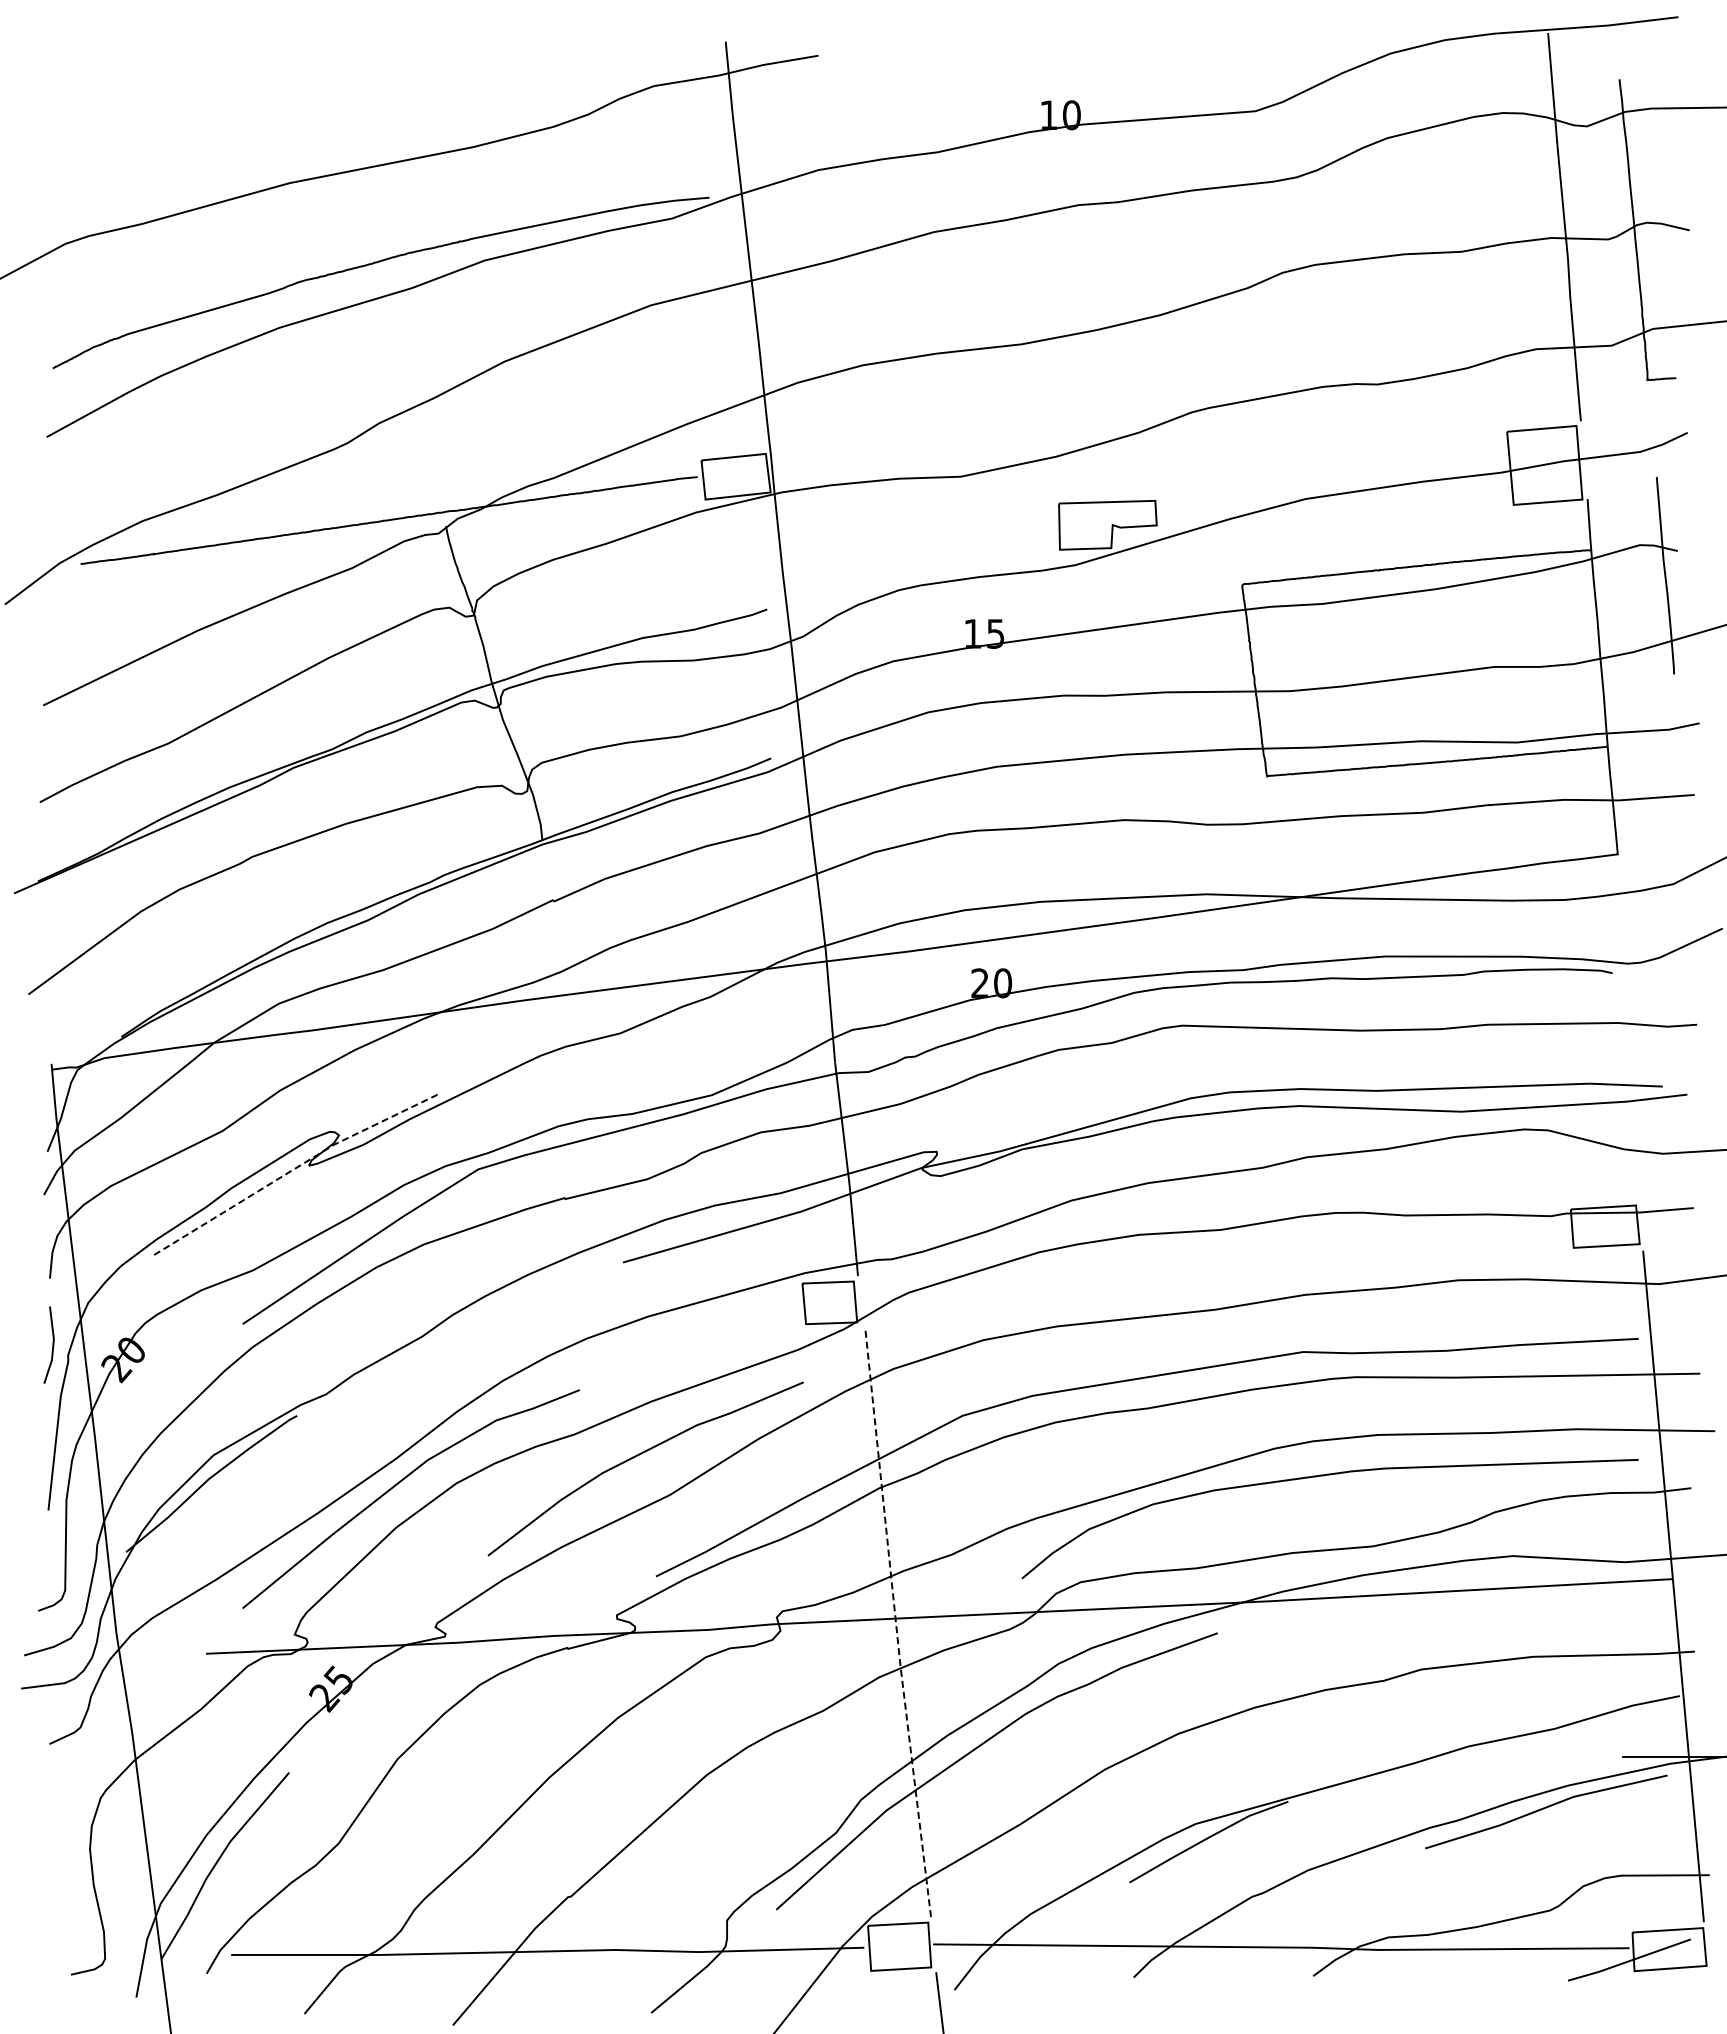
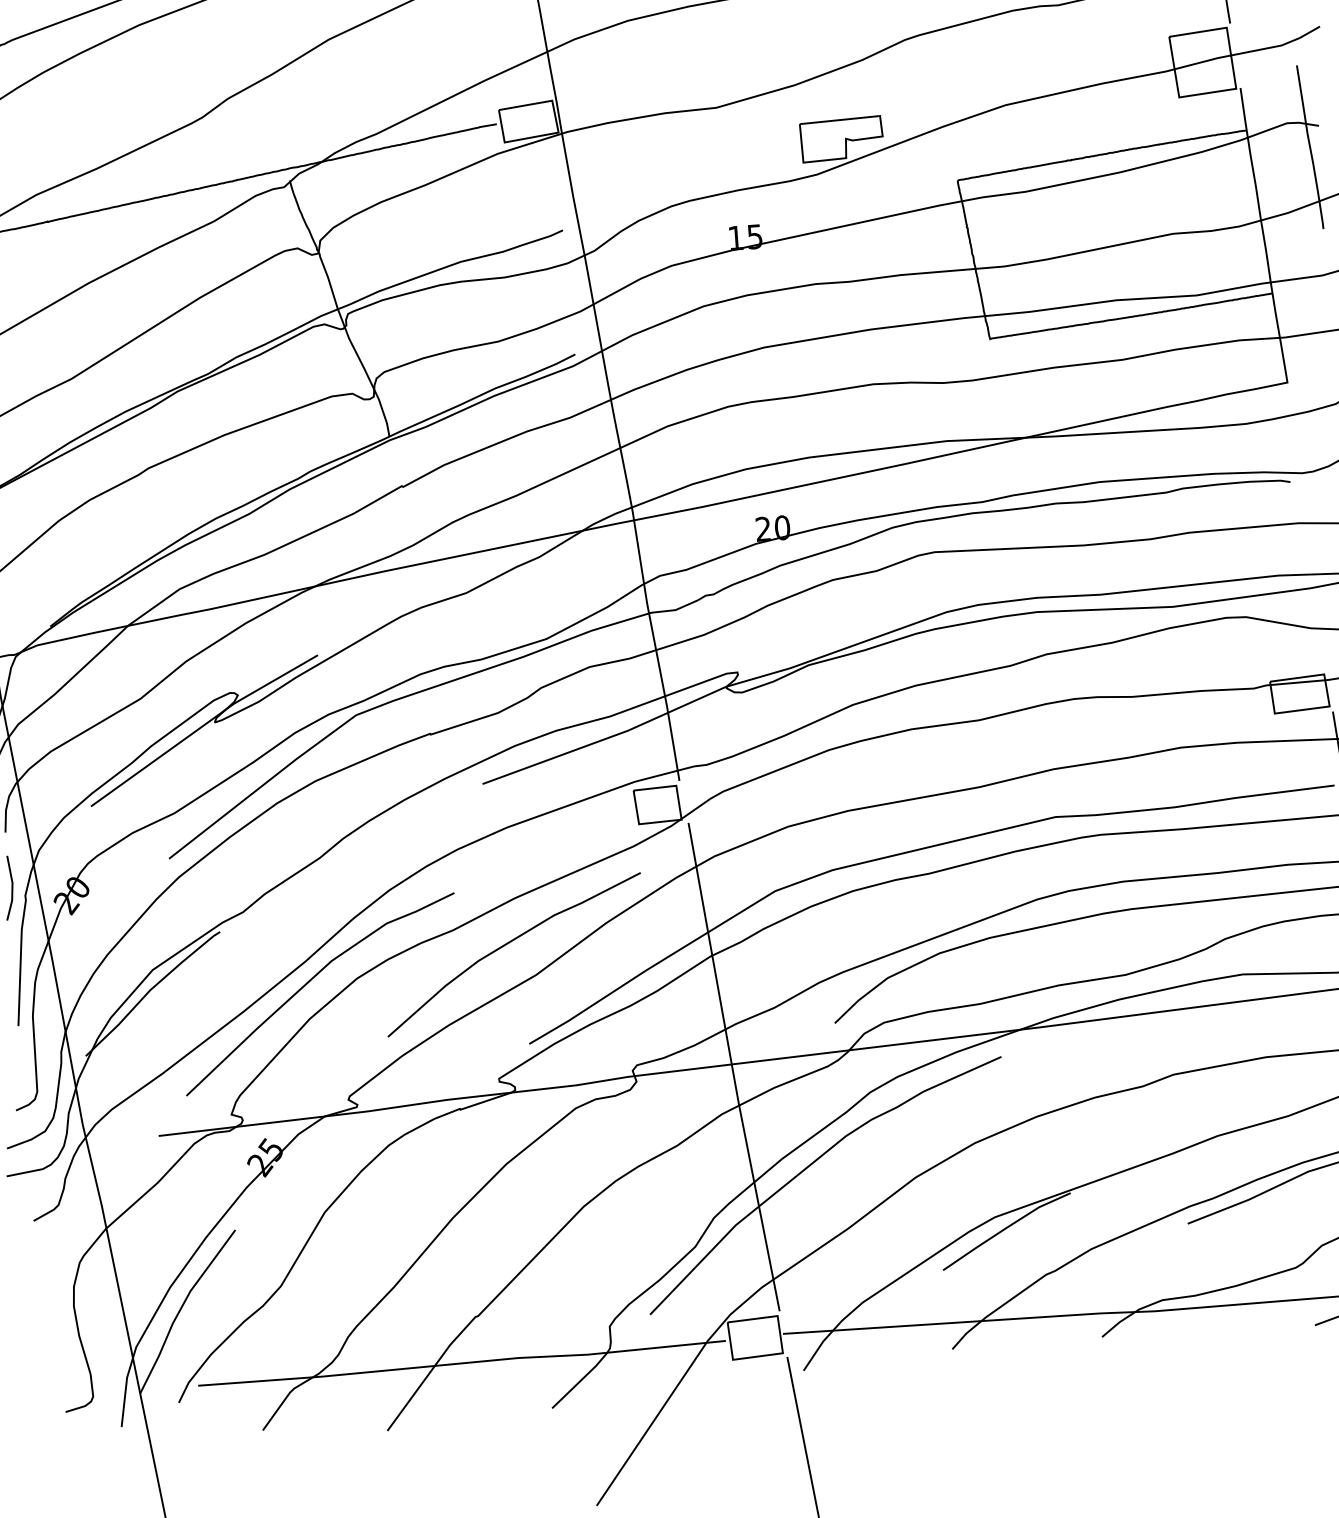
line: (294, 1169) -> (202, 726), dashed -> solid
line: (895, 1622) -> (731, 1067), dashed -> solid

